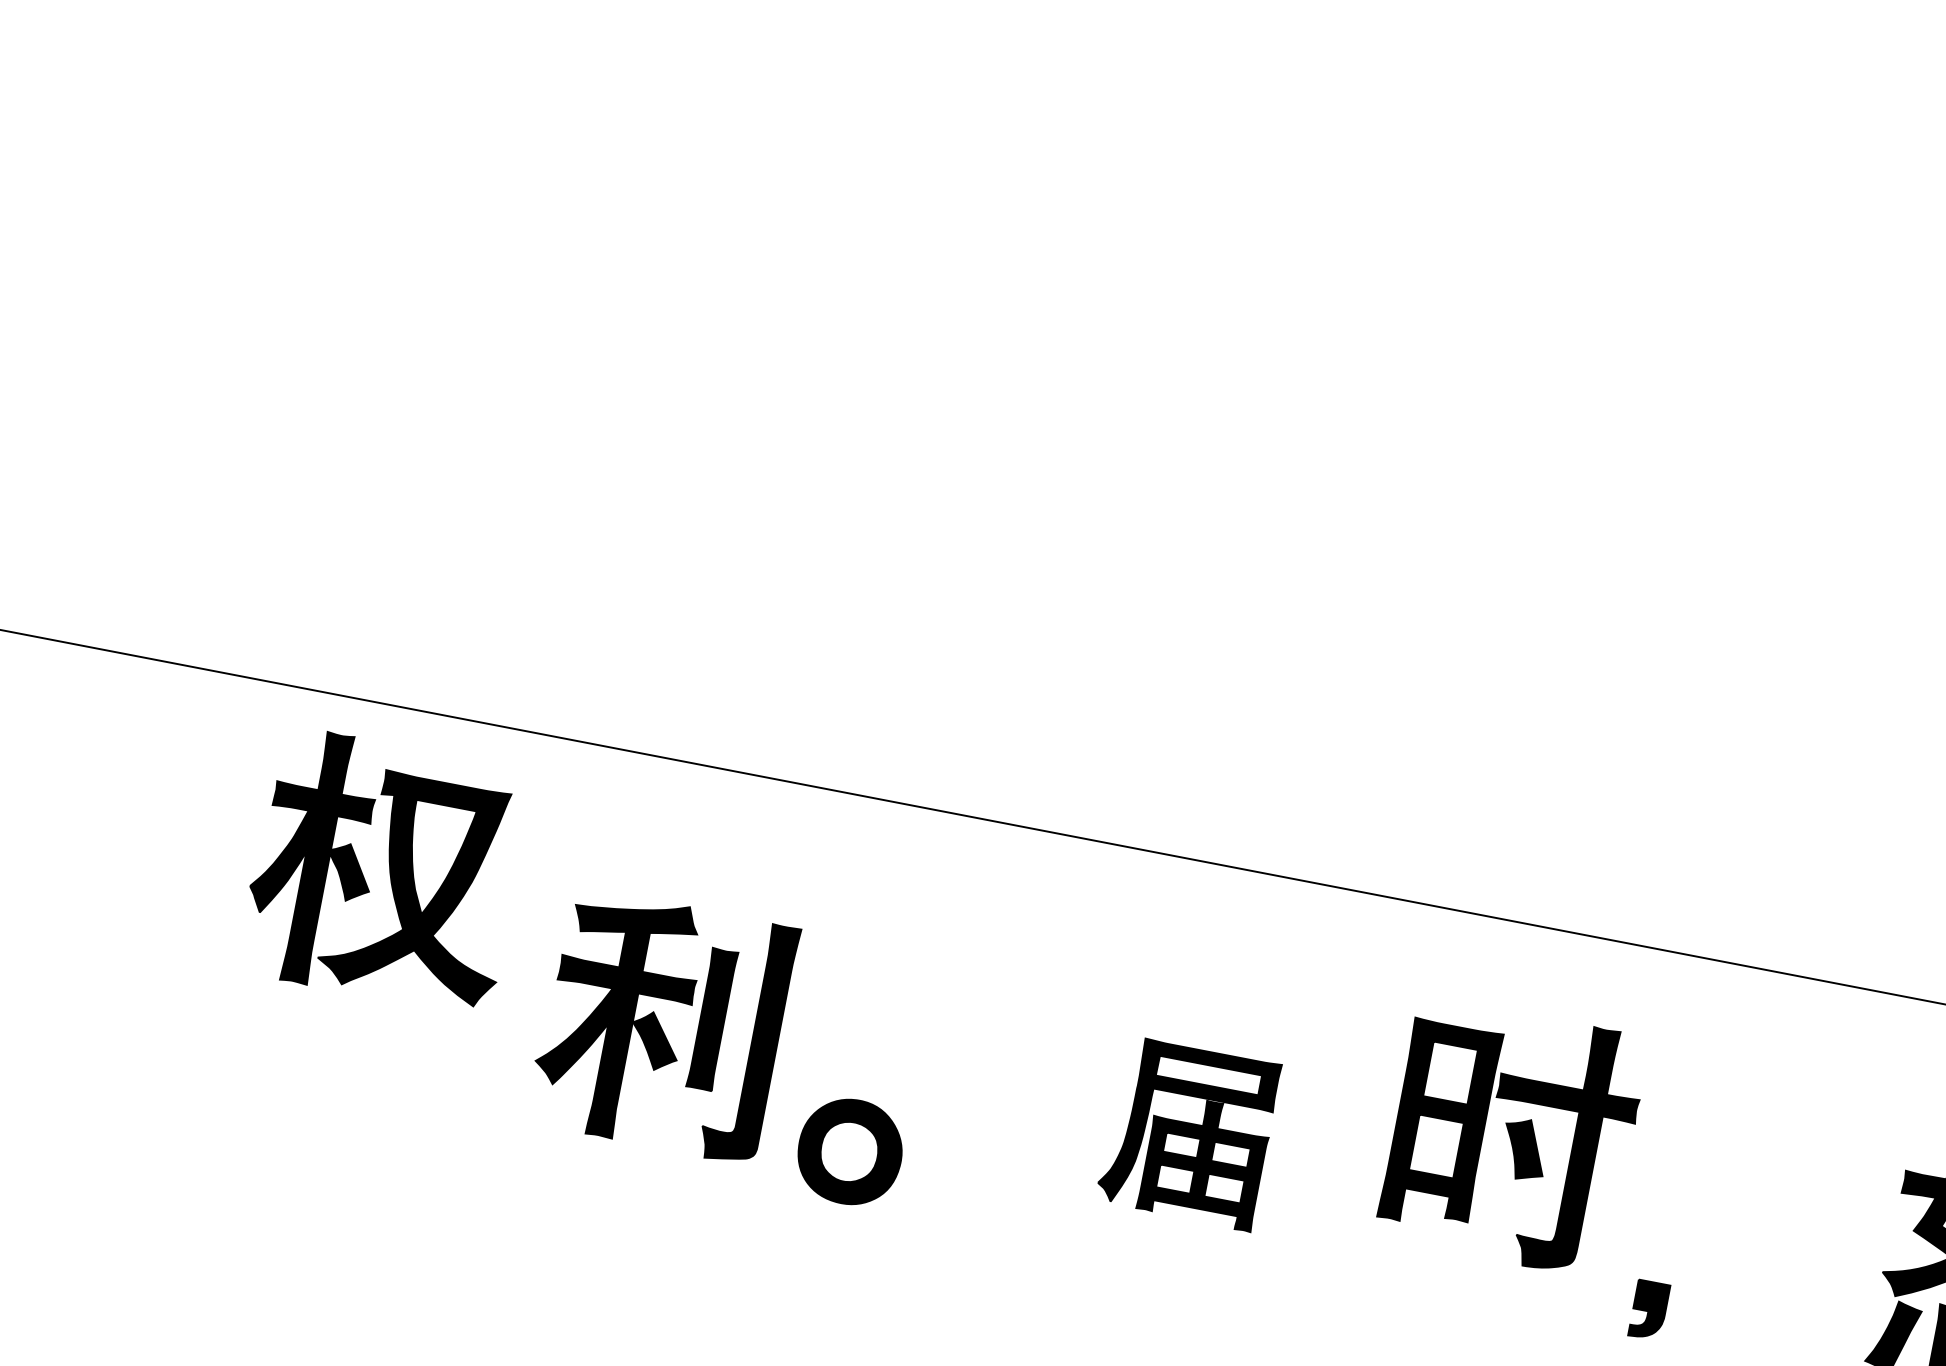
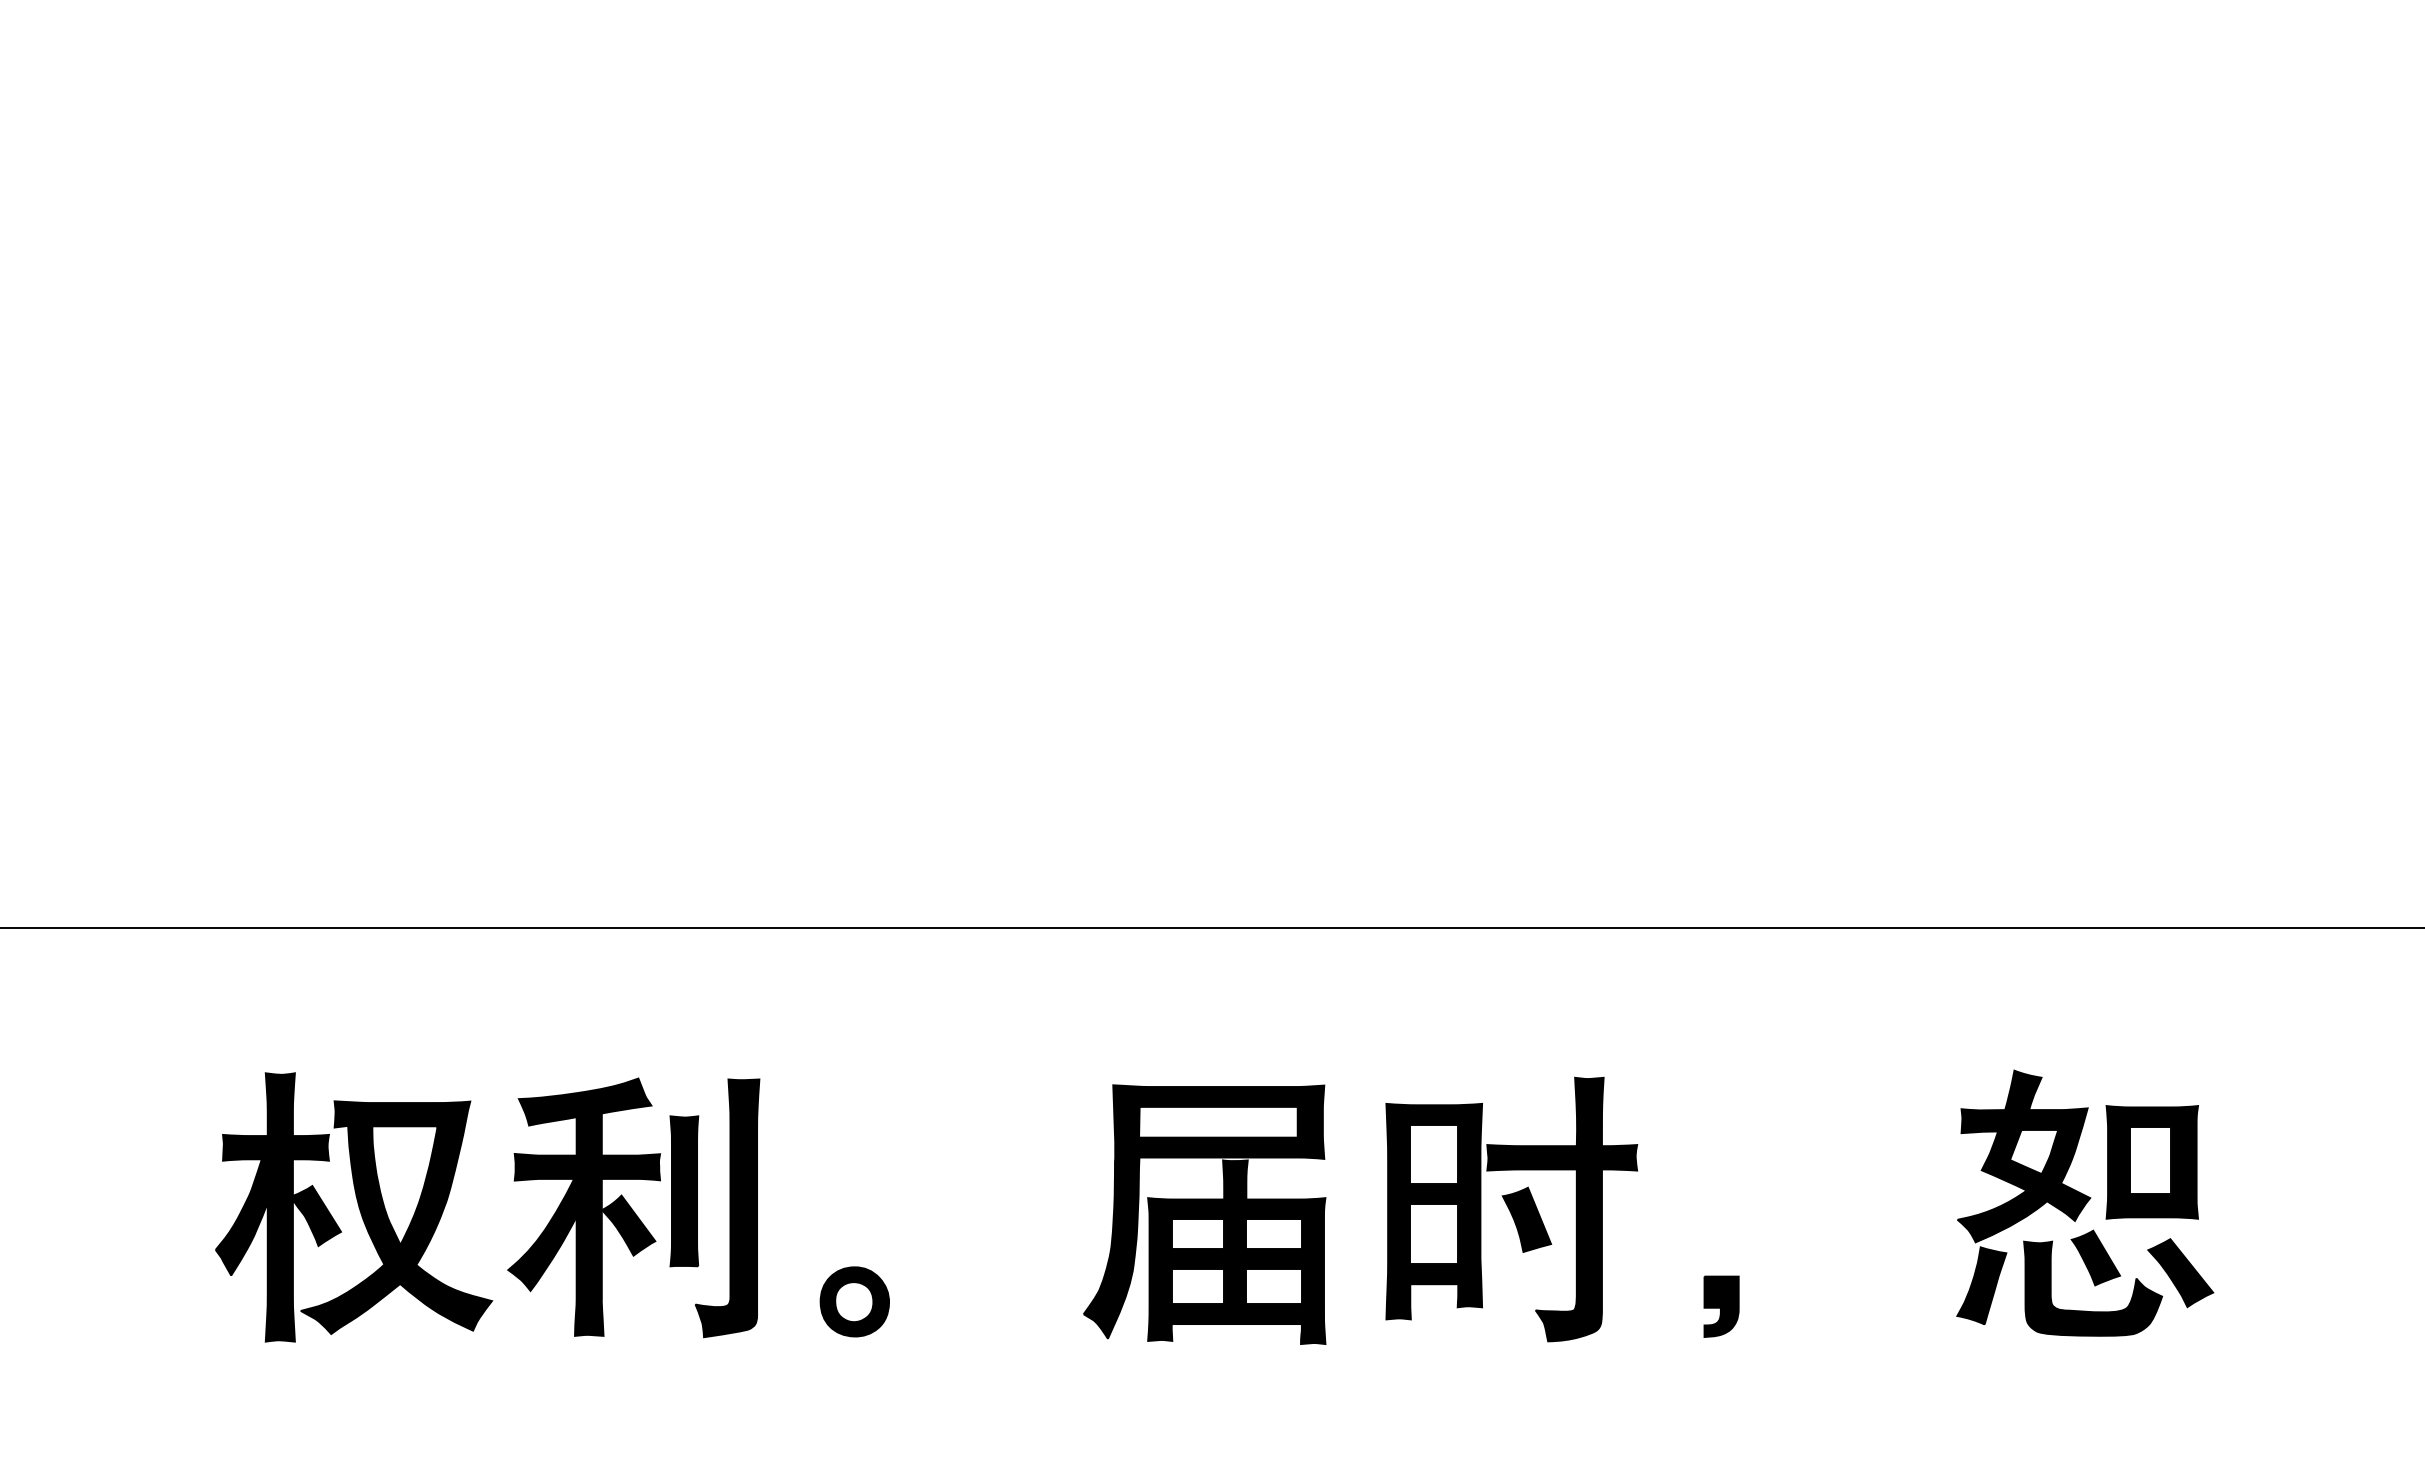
part: (385, 871) -> (354, 1207), moved
part: (1188, 1133) -> (1204, 1214), size x1.43
part: (1512, 1137) -> (1511, 1209), moved
part: (849, 1151) -> (854, 1301), size x0.62

